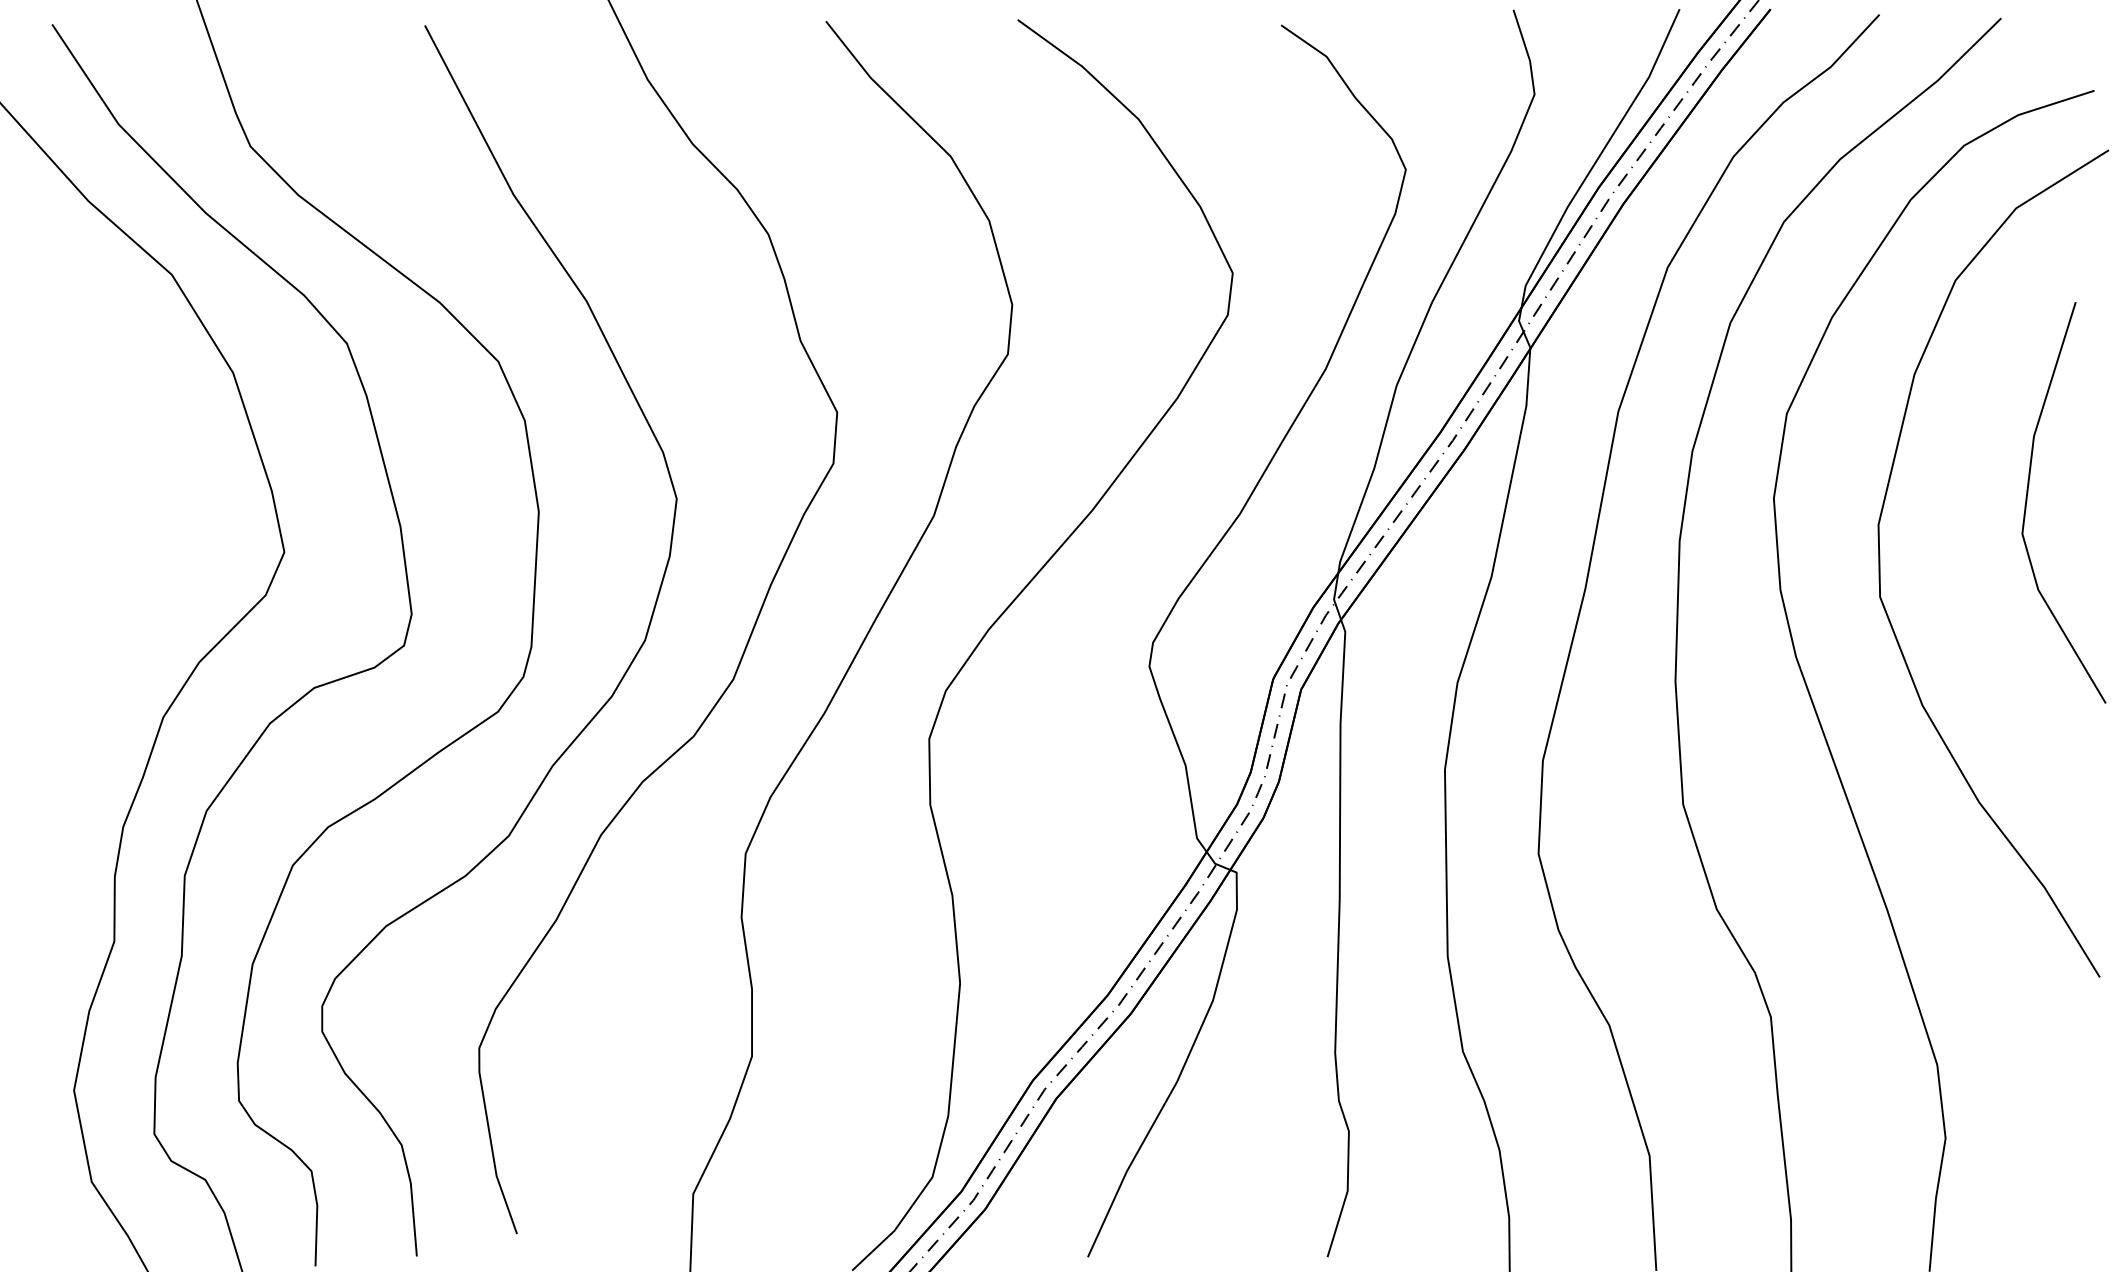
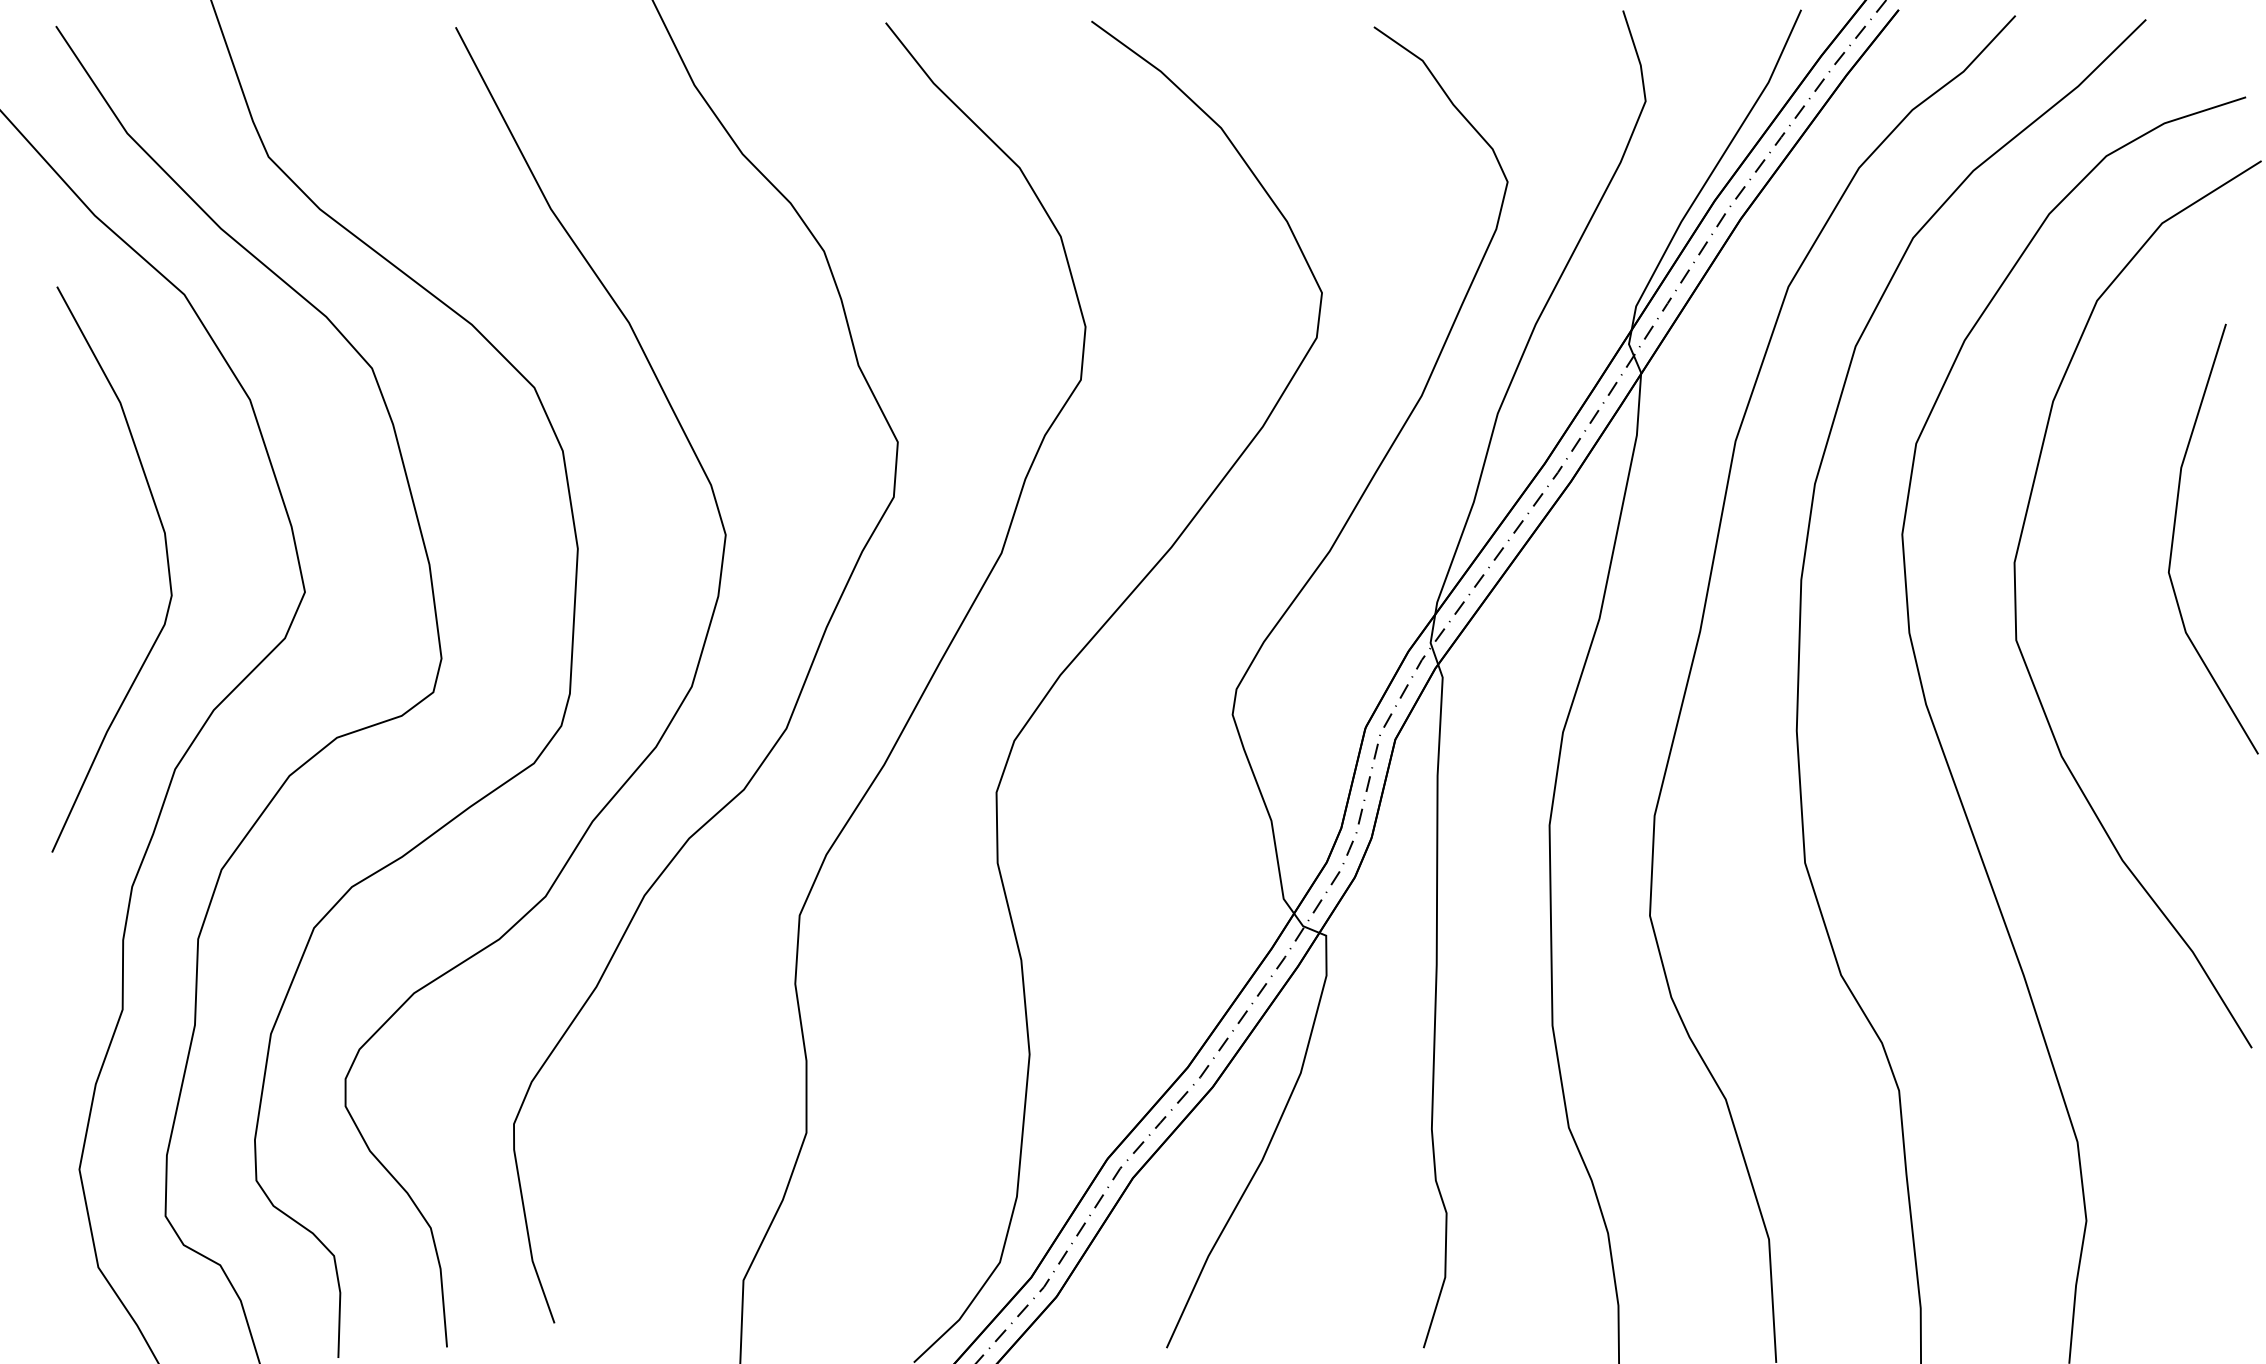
curve: (155, 521) -> (166, 559), added

